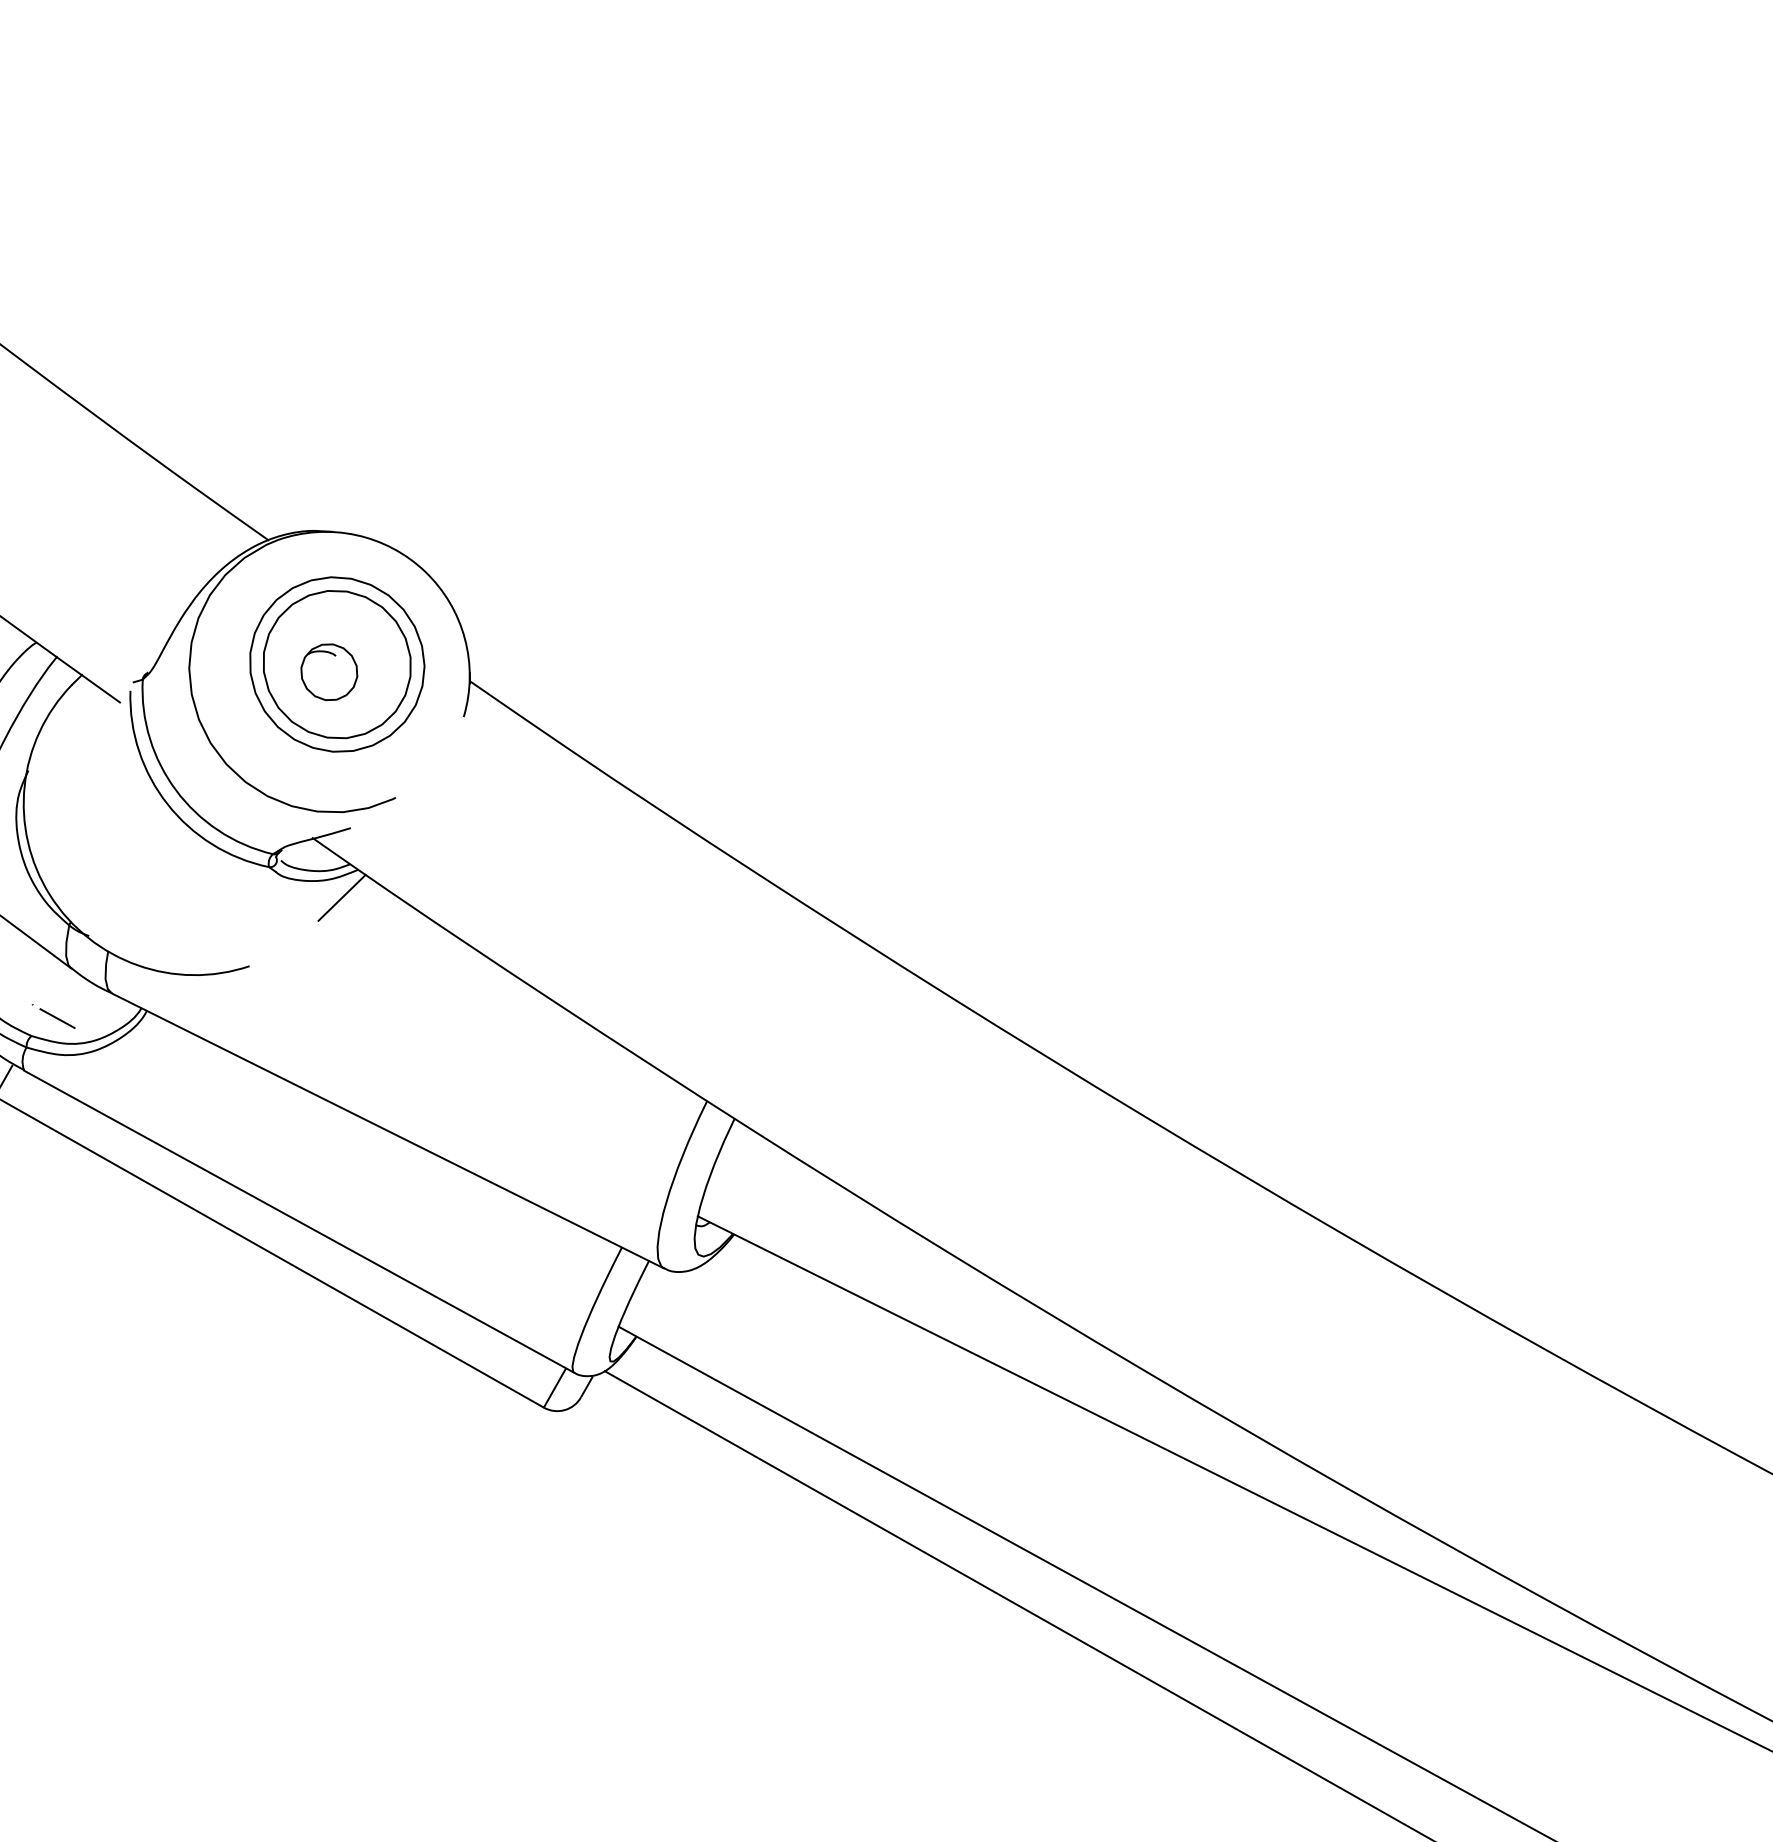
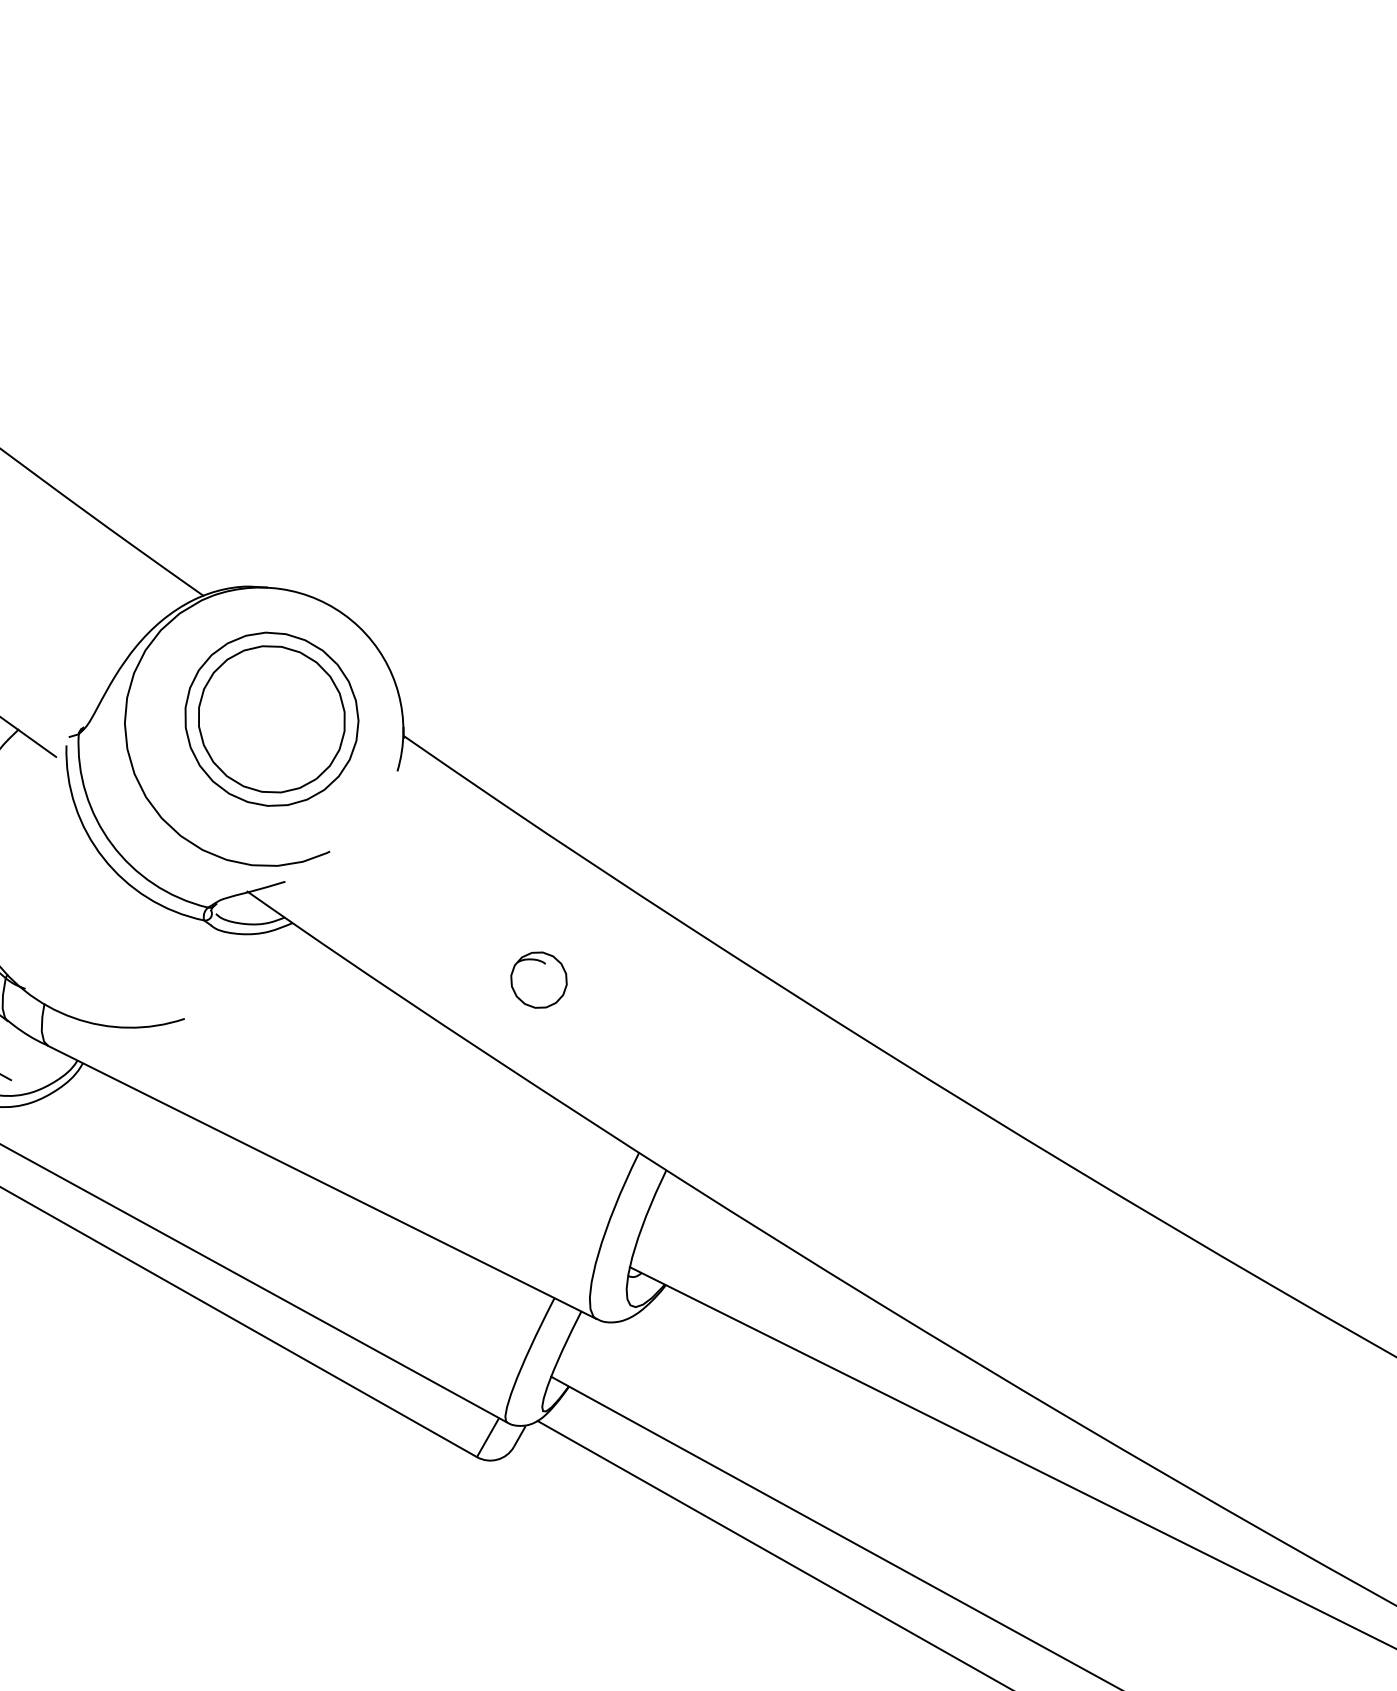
part: (329, 671) -> (539, 979), moved
line: (341, 897) -> (276, 950), removed

